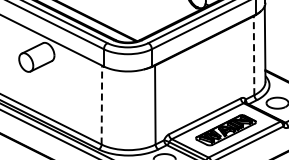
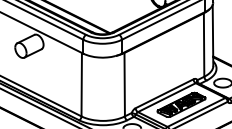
line: (254, 55) -> (204, 44), dashed -> solid
line: (101, 104) -> (81, 84), dashed -> solid

